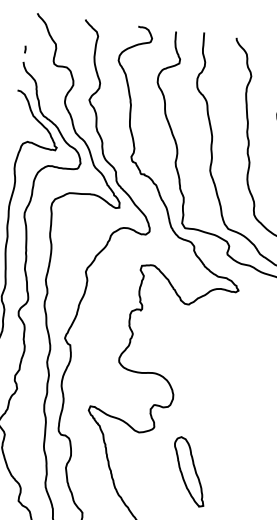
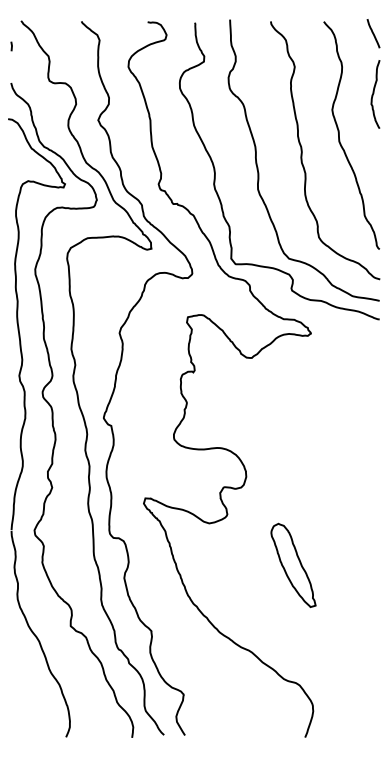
line: (25, 49) -> (11, 46), moved
part: (189, 471) -> (293, 564), moved

